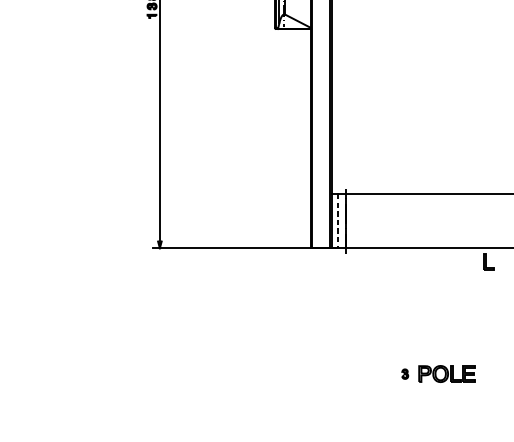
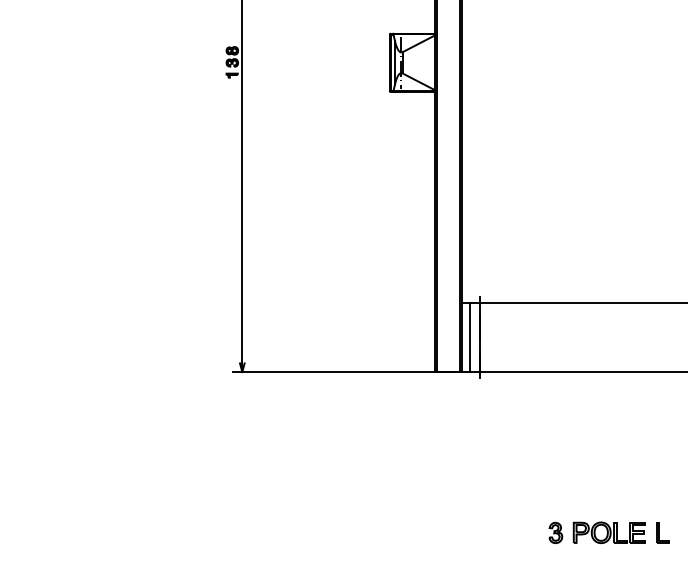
line: (337, 221) -> (469, 337), dashed -> solid
part: (488, 261) -> (662, 532), moved
part: (404, 373) -> (555, 532), size x1.67

